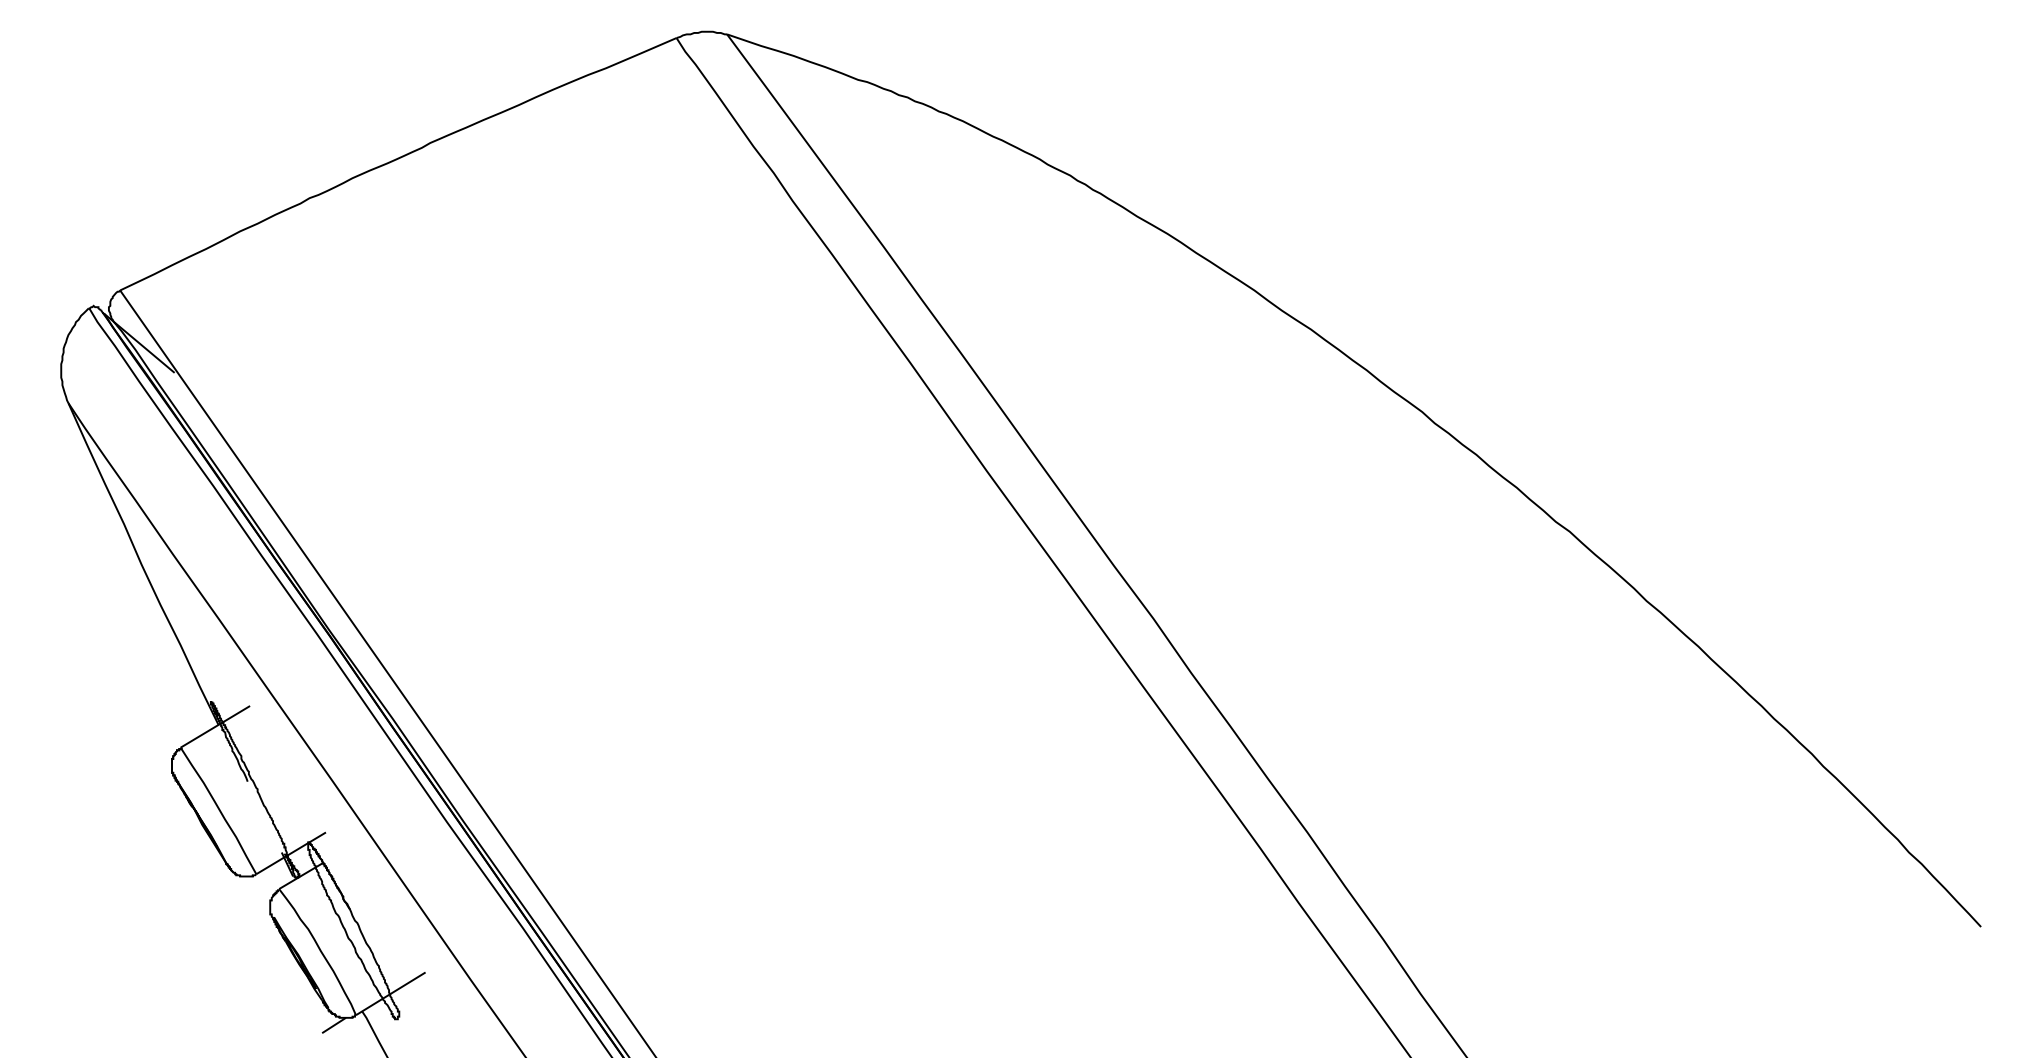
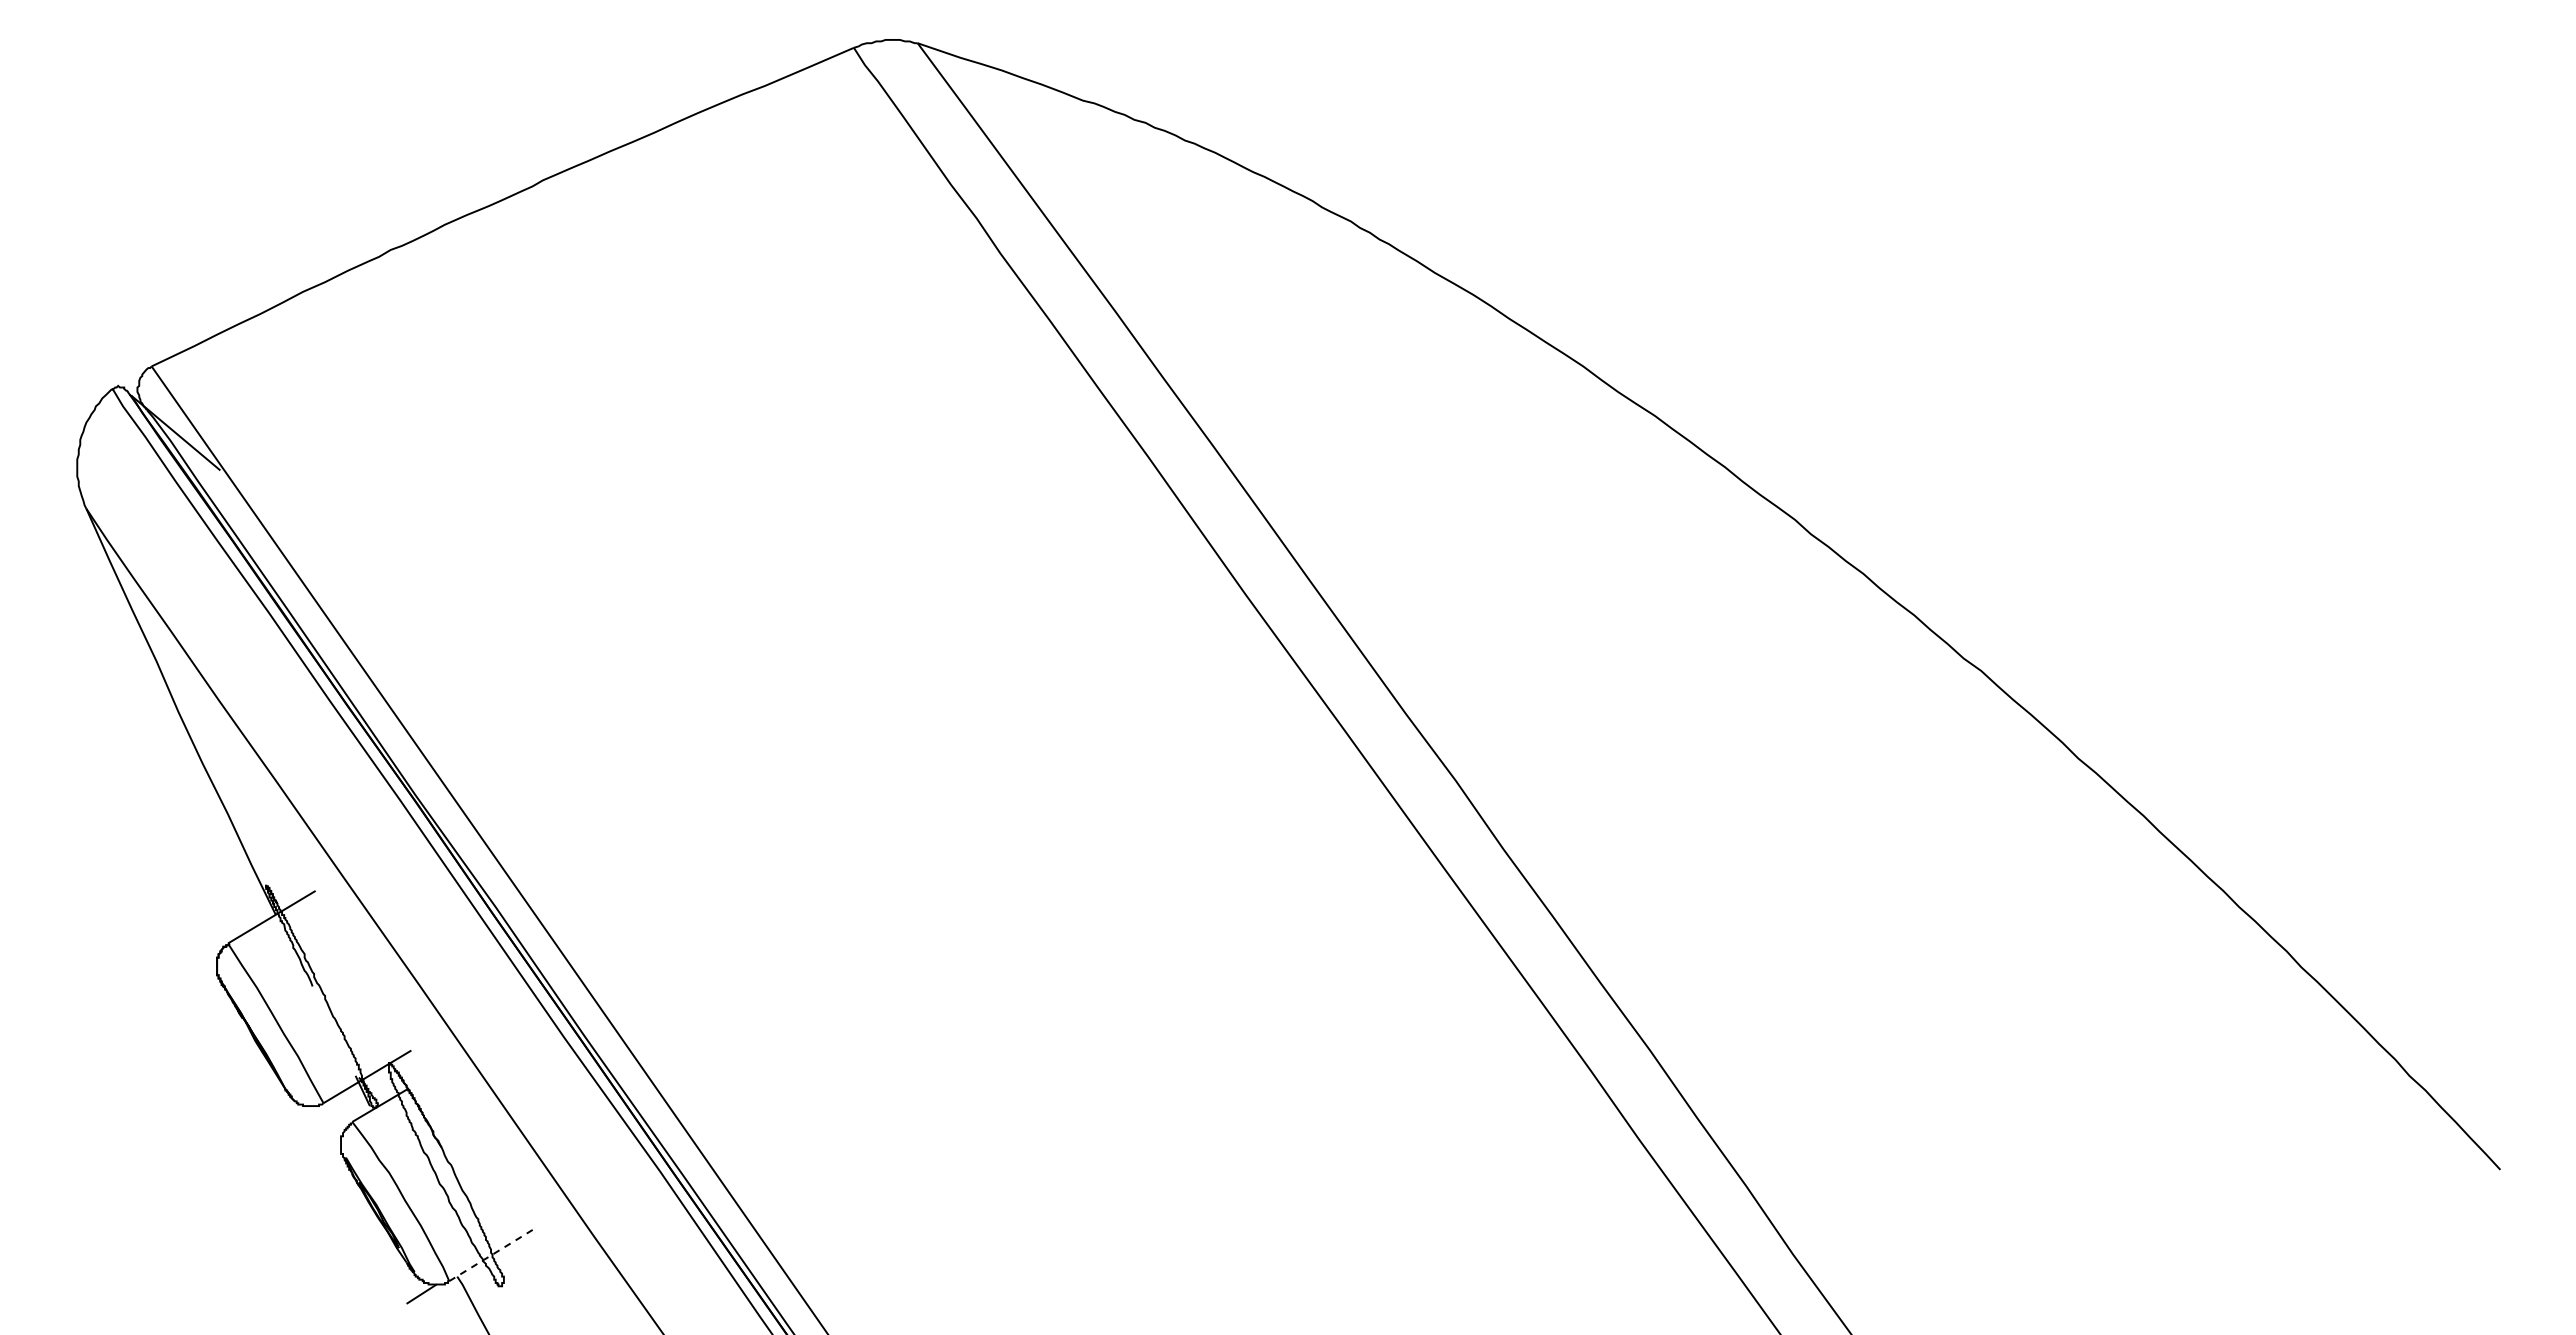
line: (391, 994) -> (493, 1254), solid -> dashed

